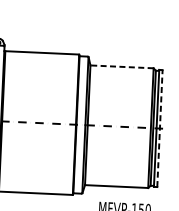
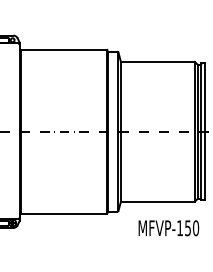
line: (121, 66) -> (157, 61), dashed -> solid
line: (160, 128) -> (205, 131), dashed -> solid

